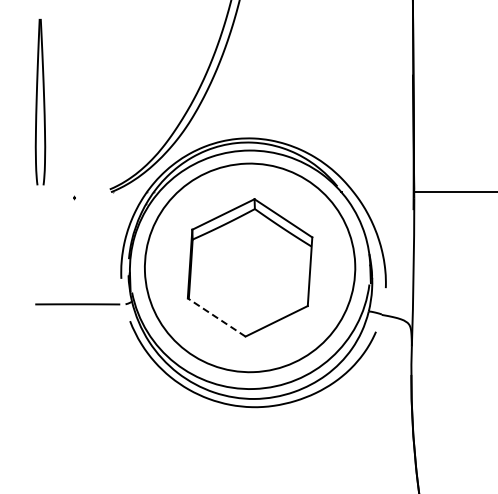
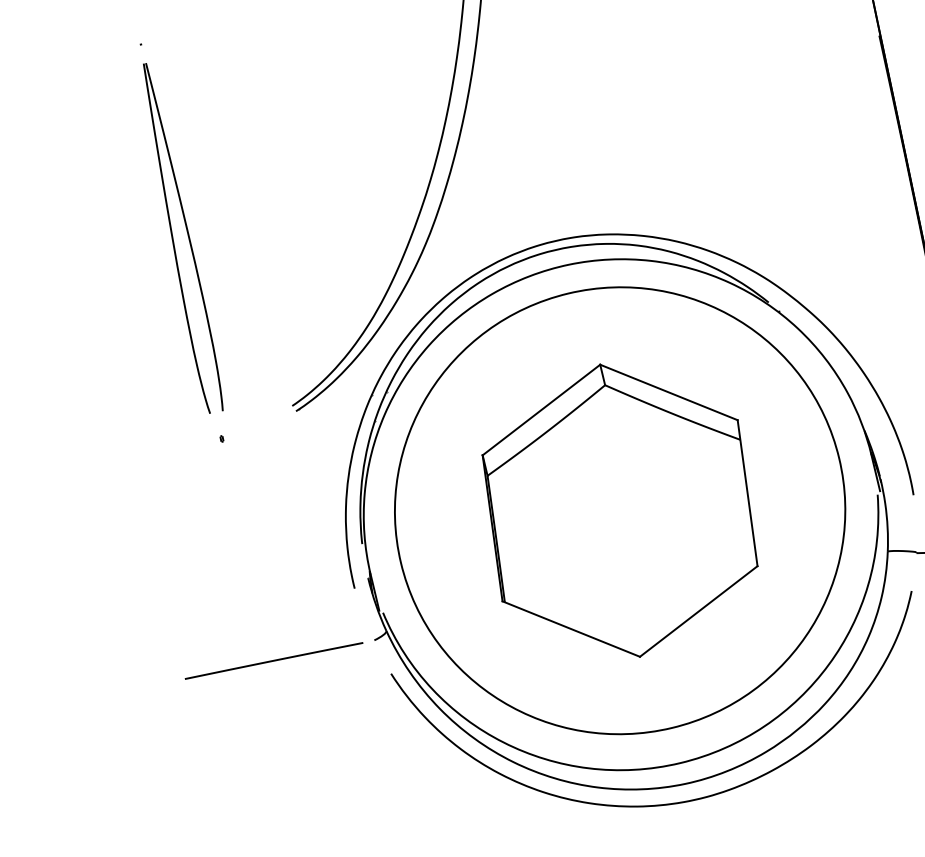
part: (40, 101) -> (180, 236), moved
line: (216, 317) -> (570, 629), dashed -> solid

